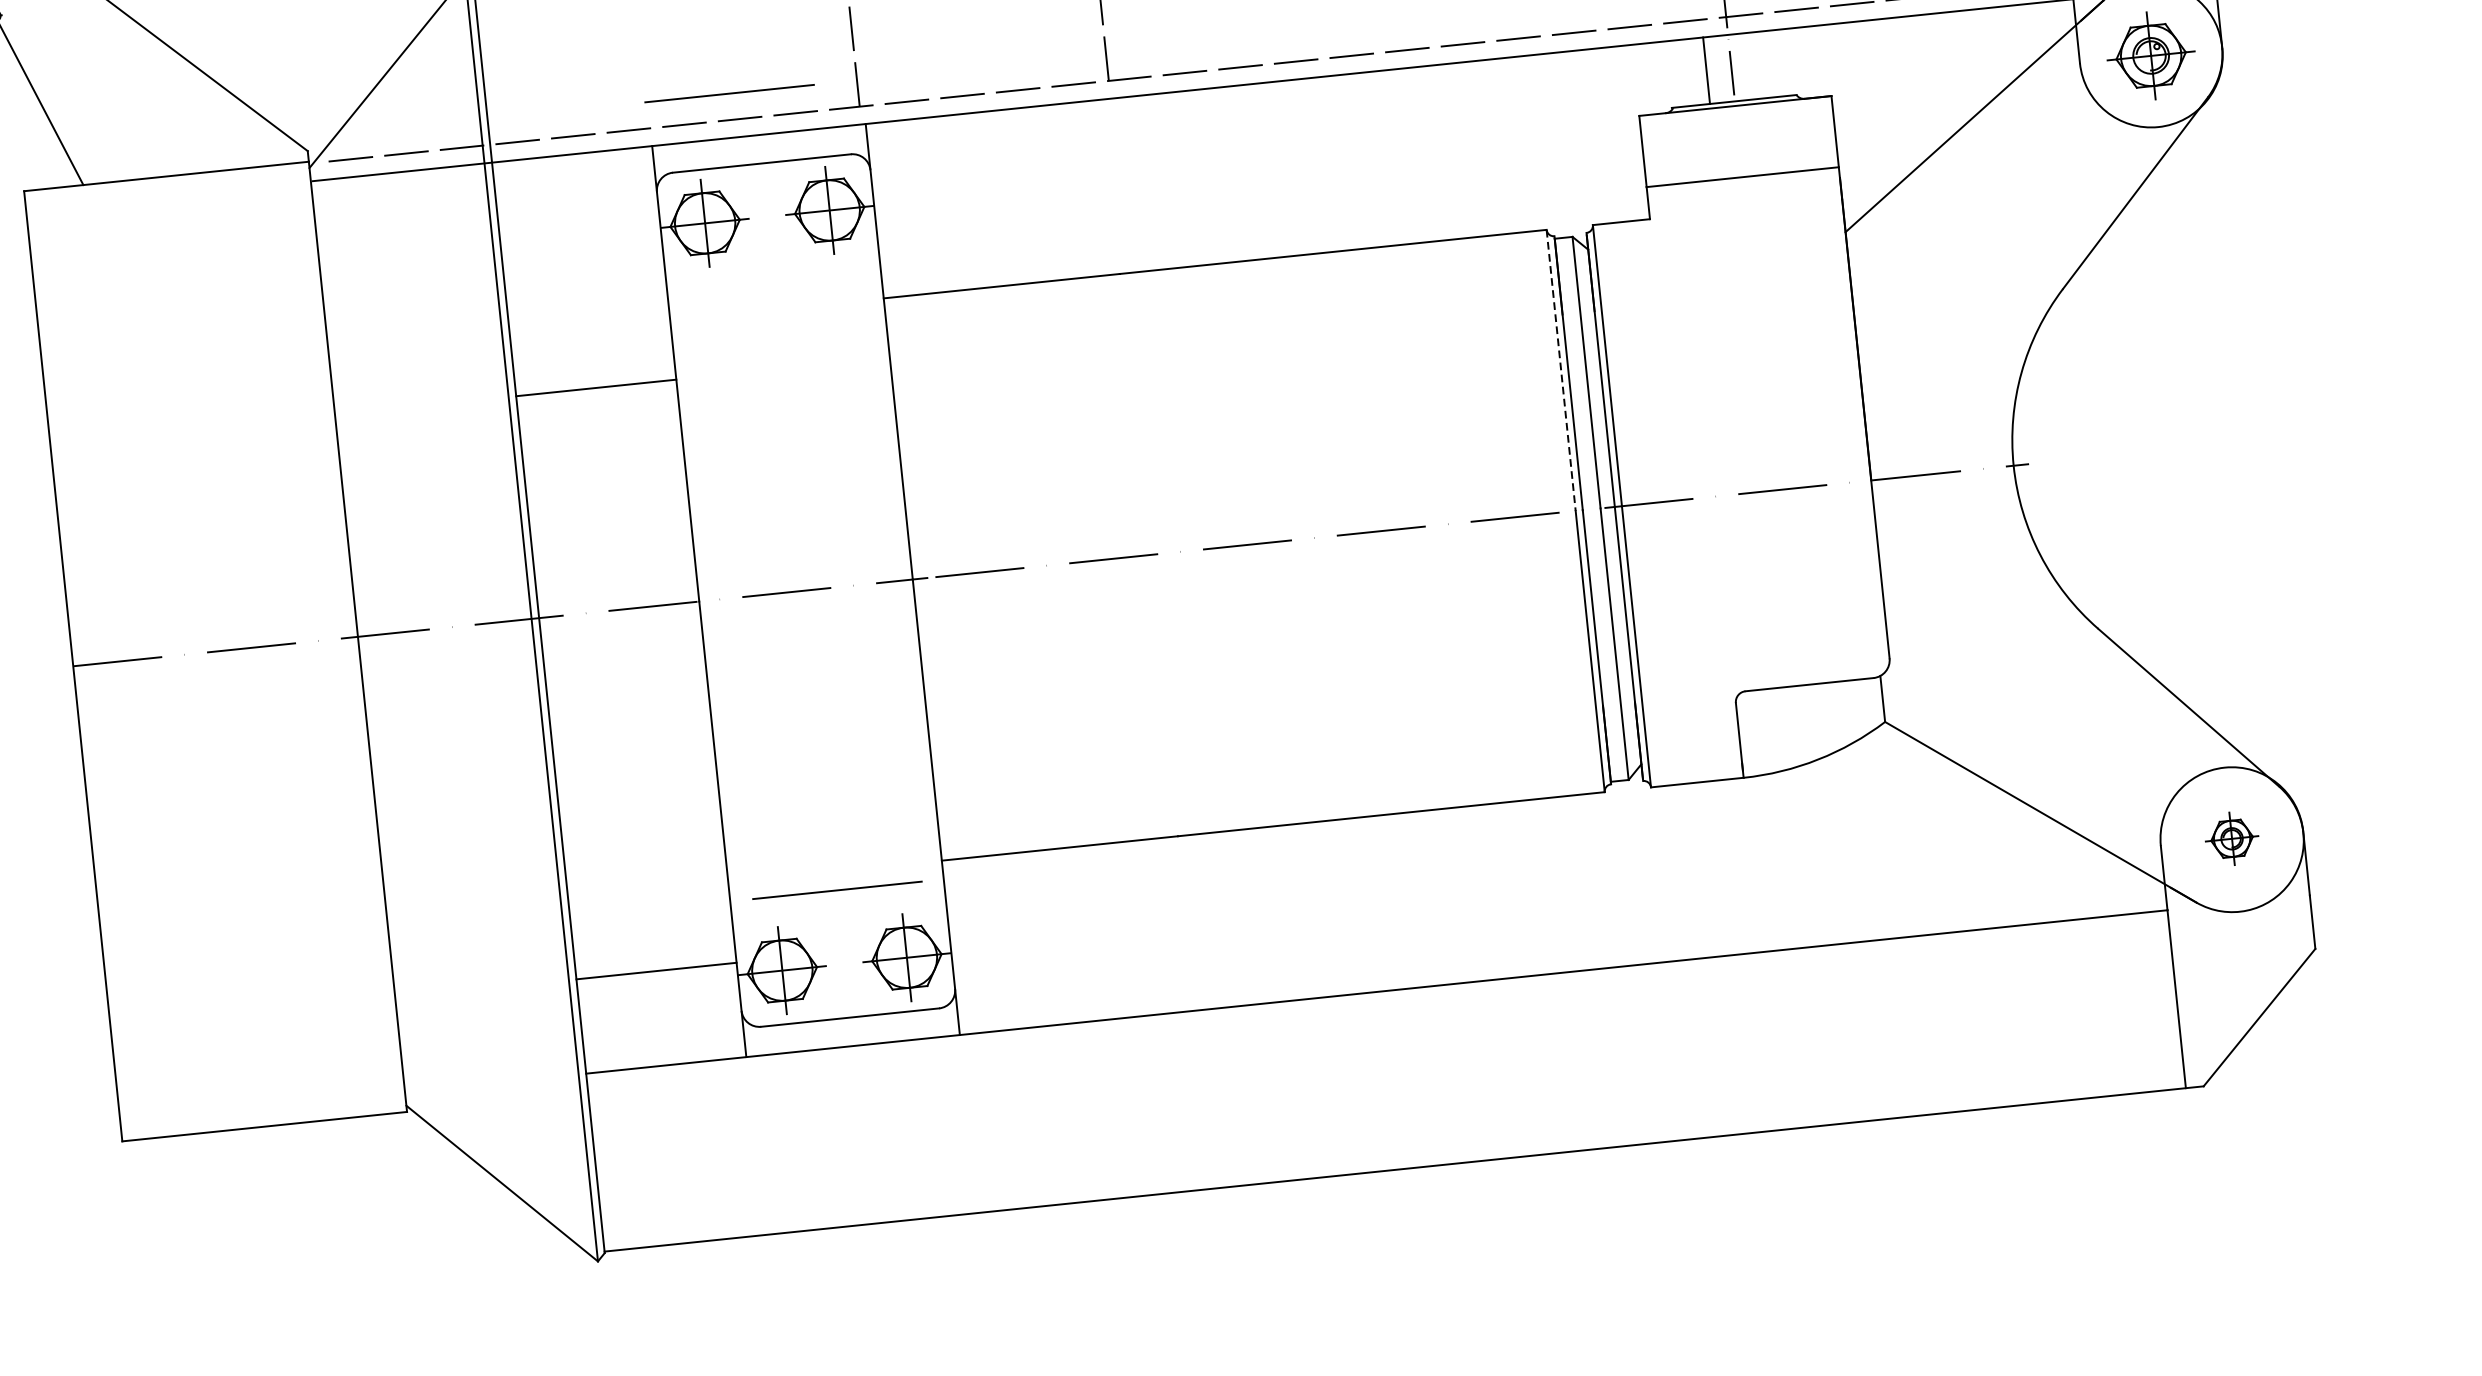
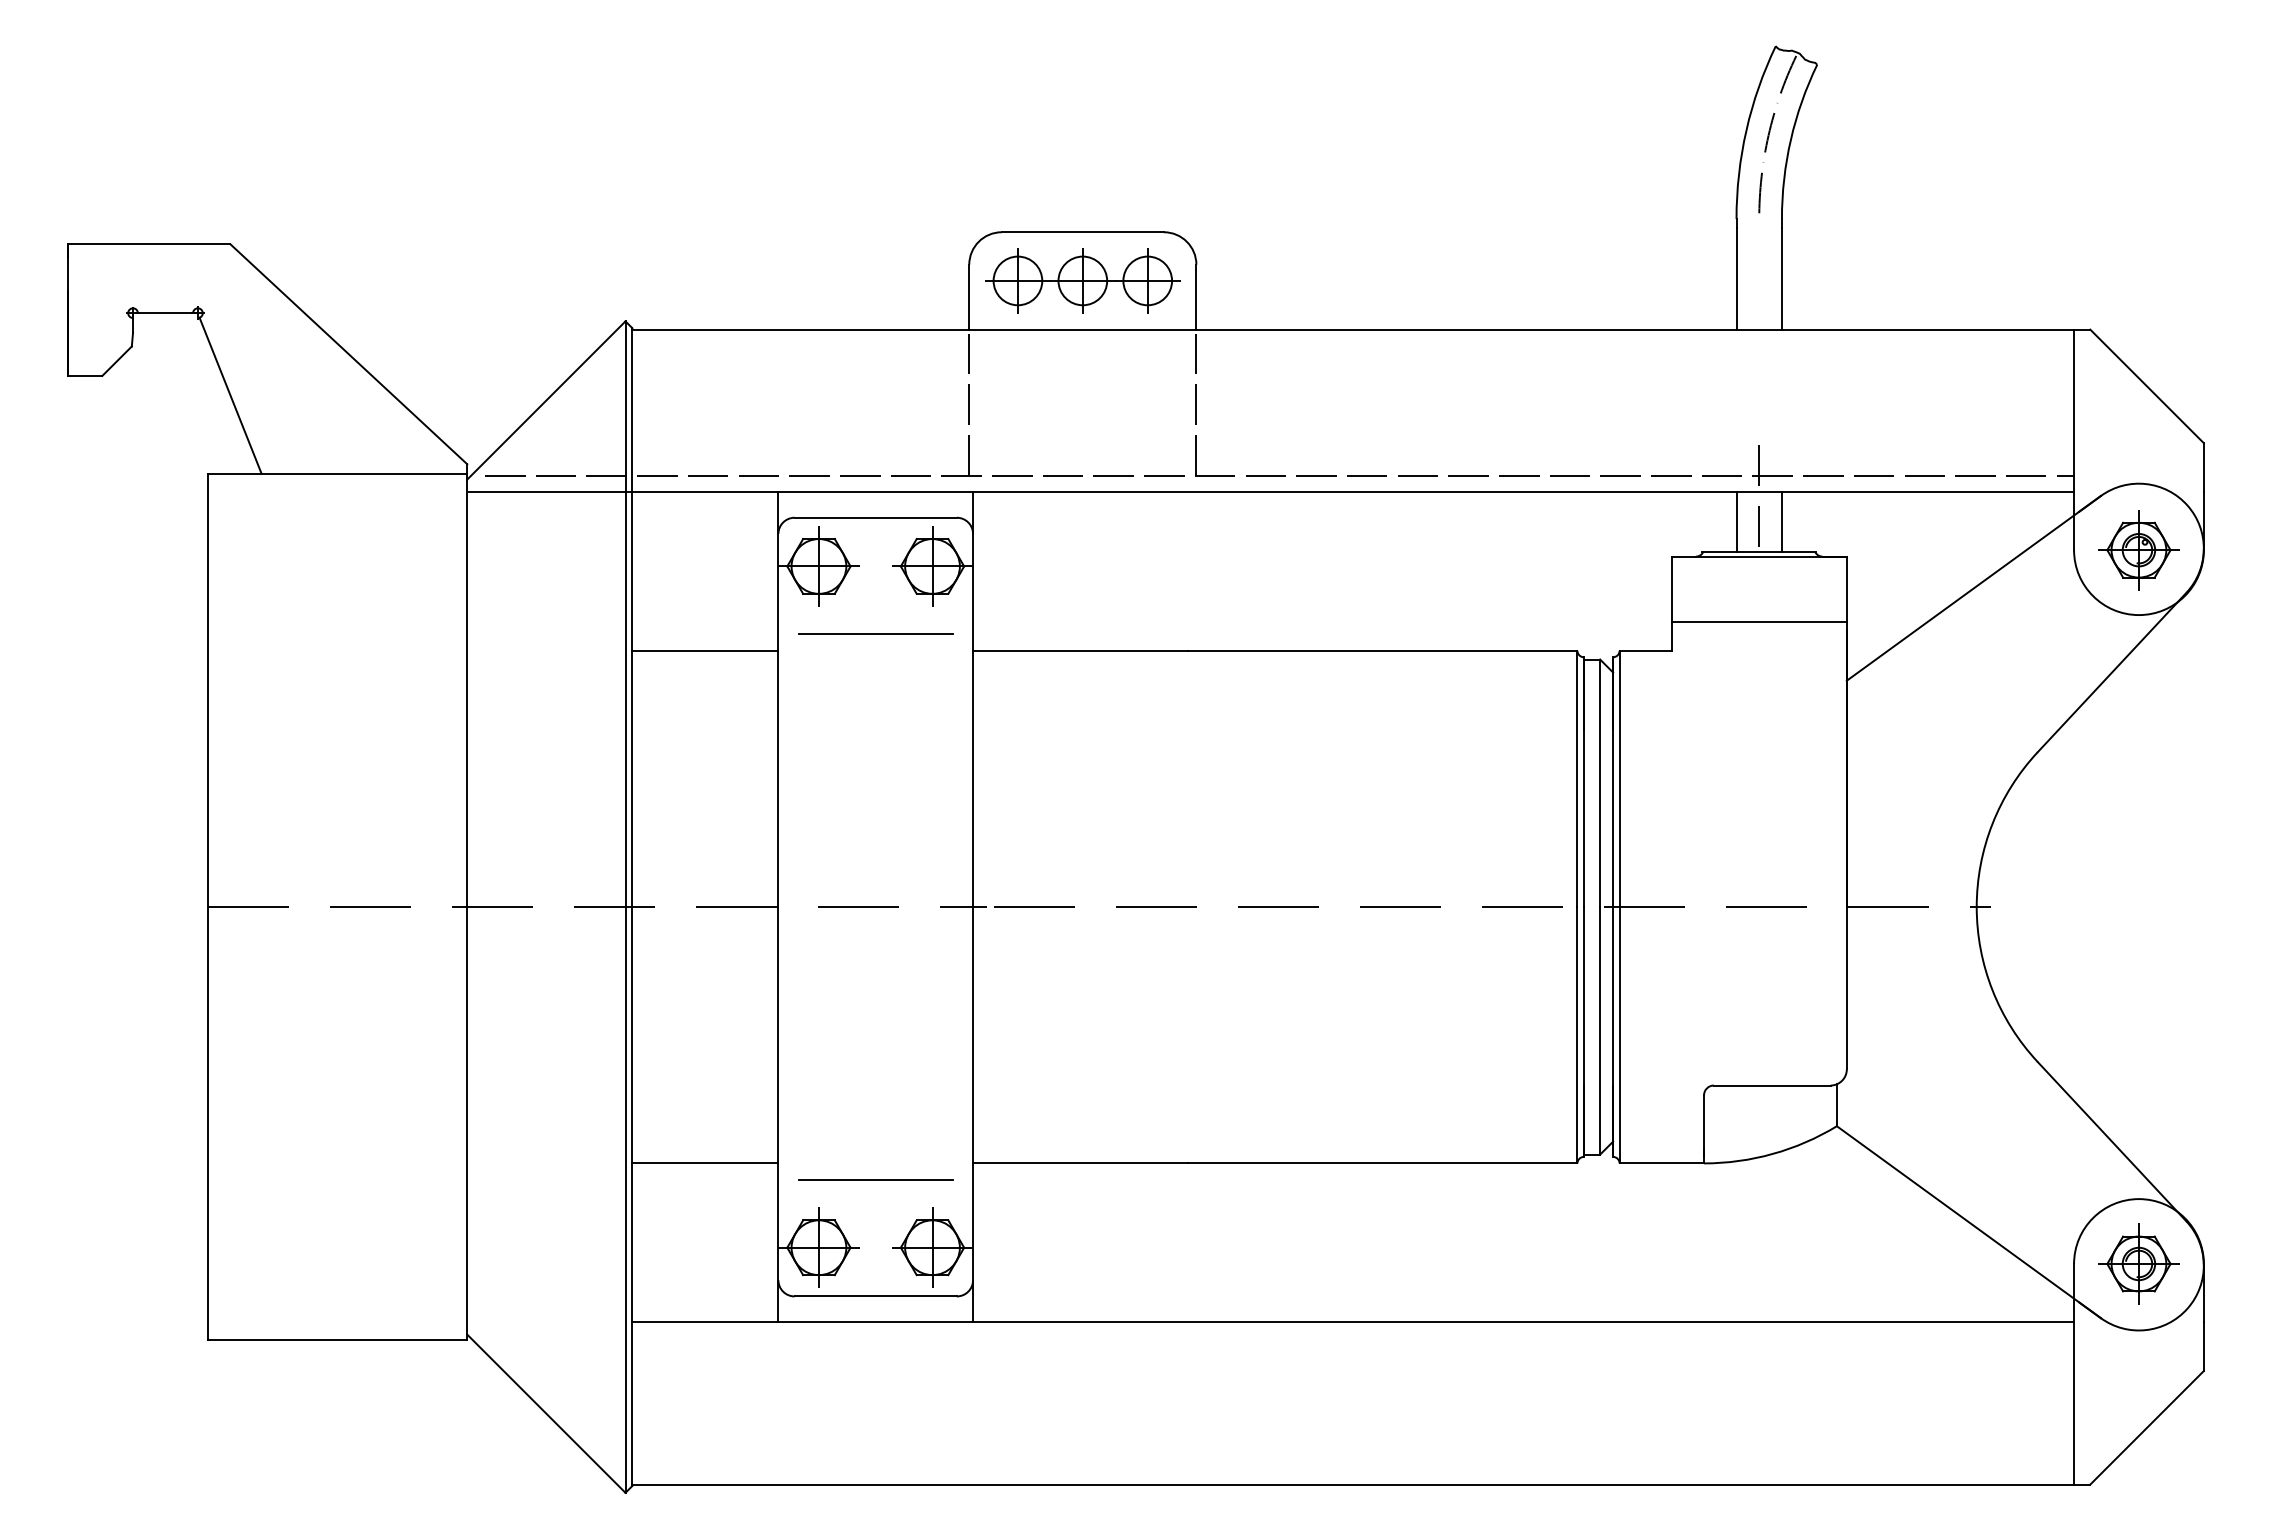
line: (1755, 64) -> (1781, 521), added
line: (728, 93) -> (875, 633), moved
line: (1561, 371) -> (1577, 779), dashed -> solid
line: (596, 387) -> (705, 650), moved
part: (2231, 838) -> (2138, 1263), size x1.67
line: (656, 971) -> (705, 1163), moved

